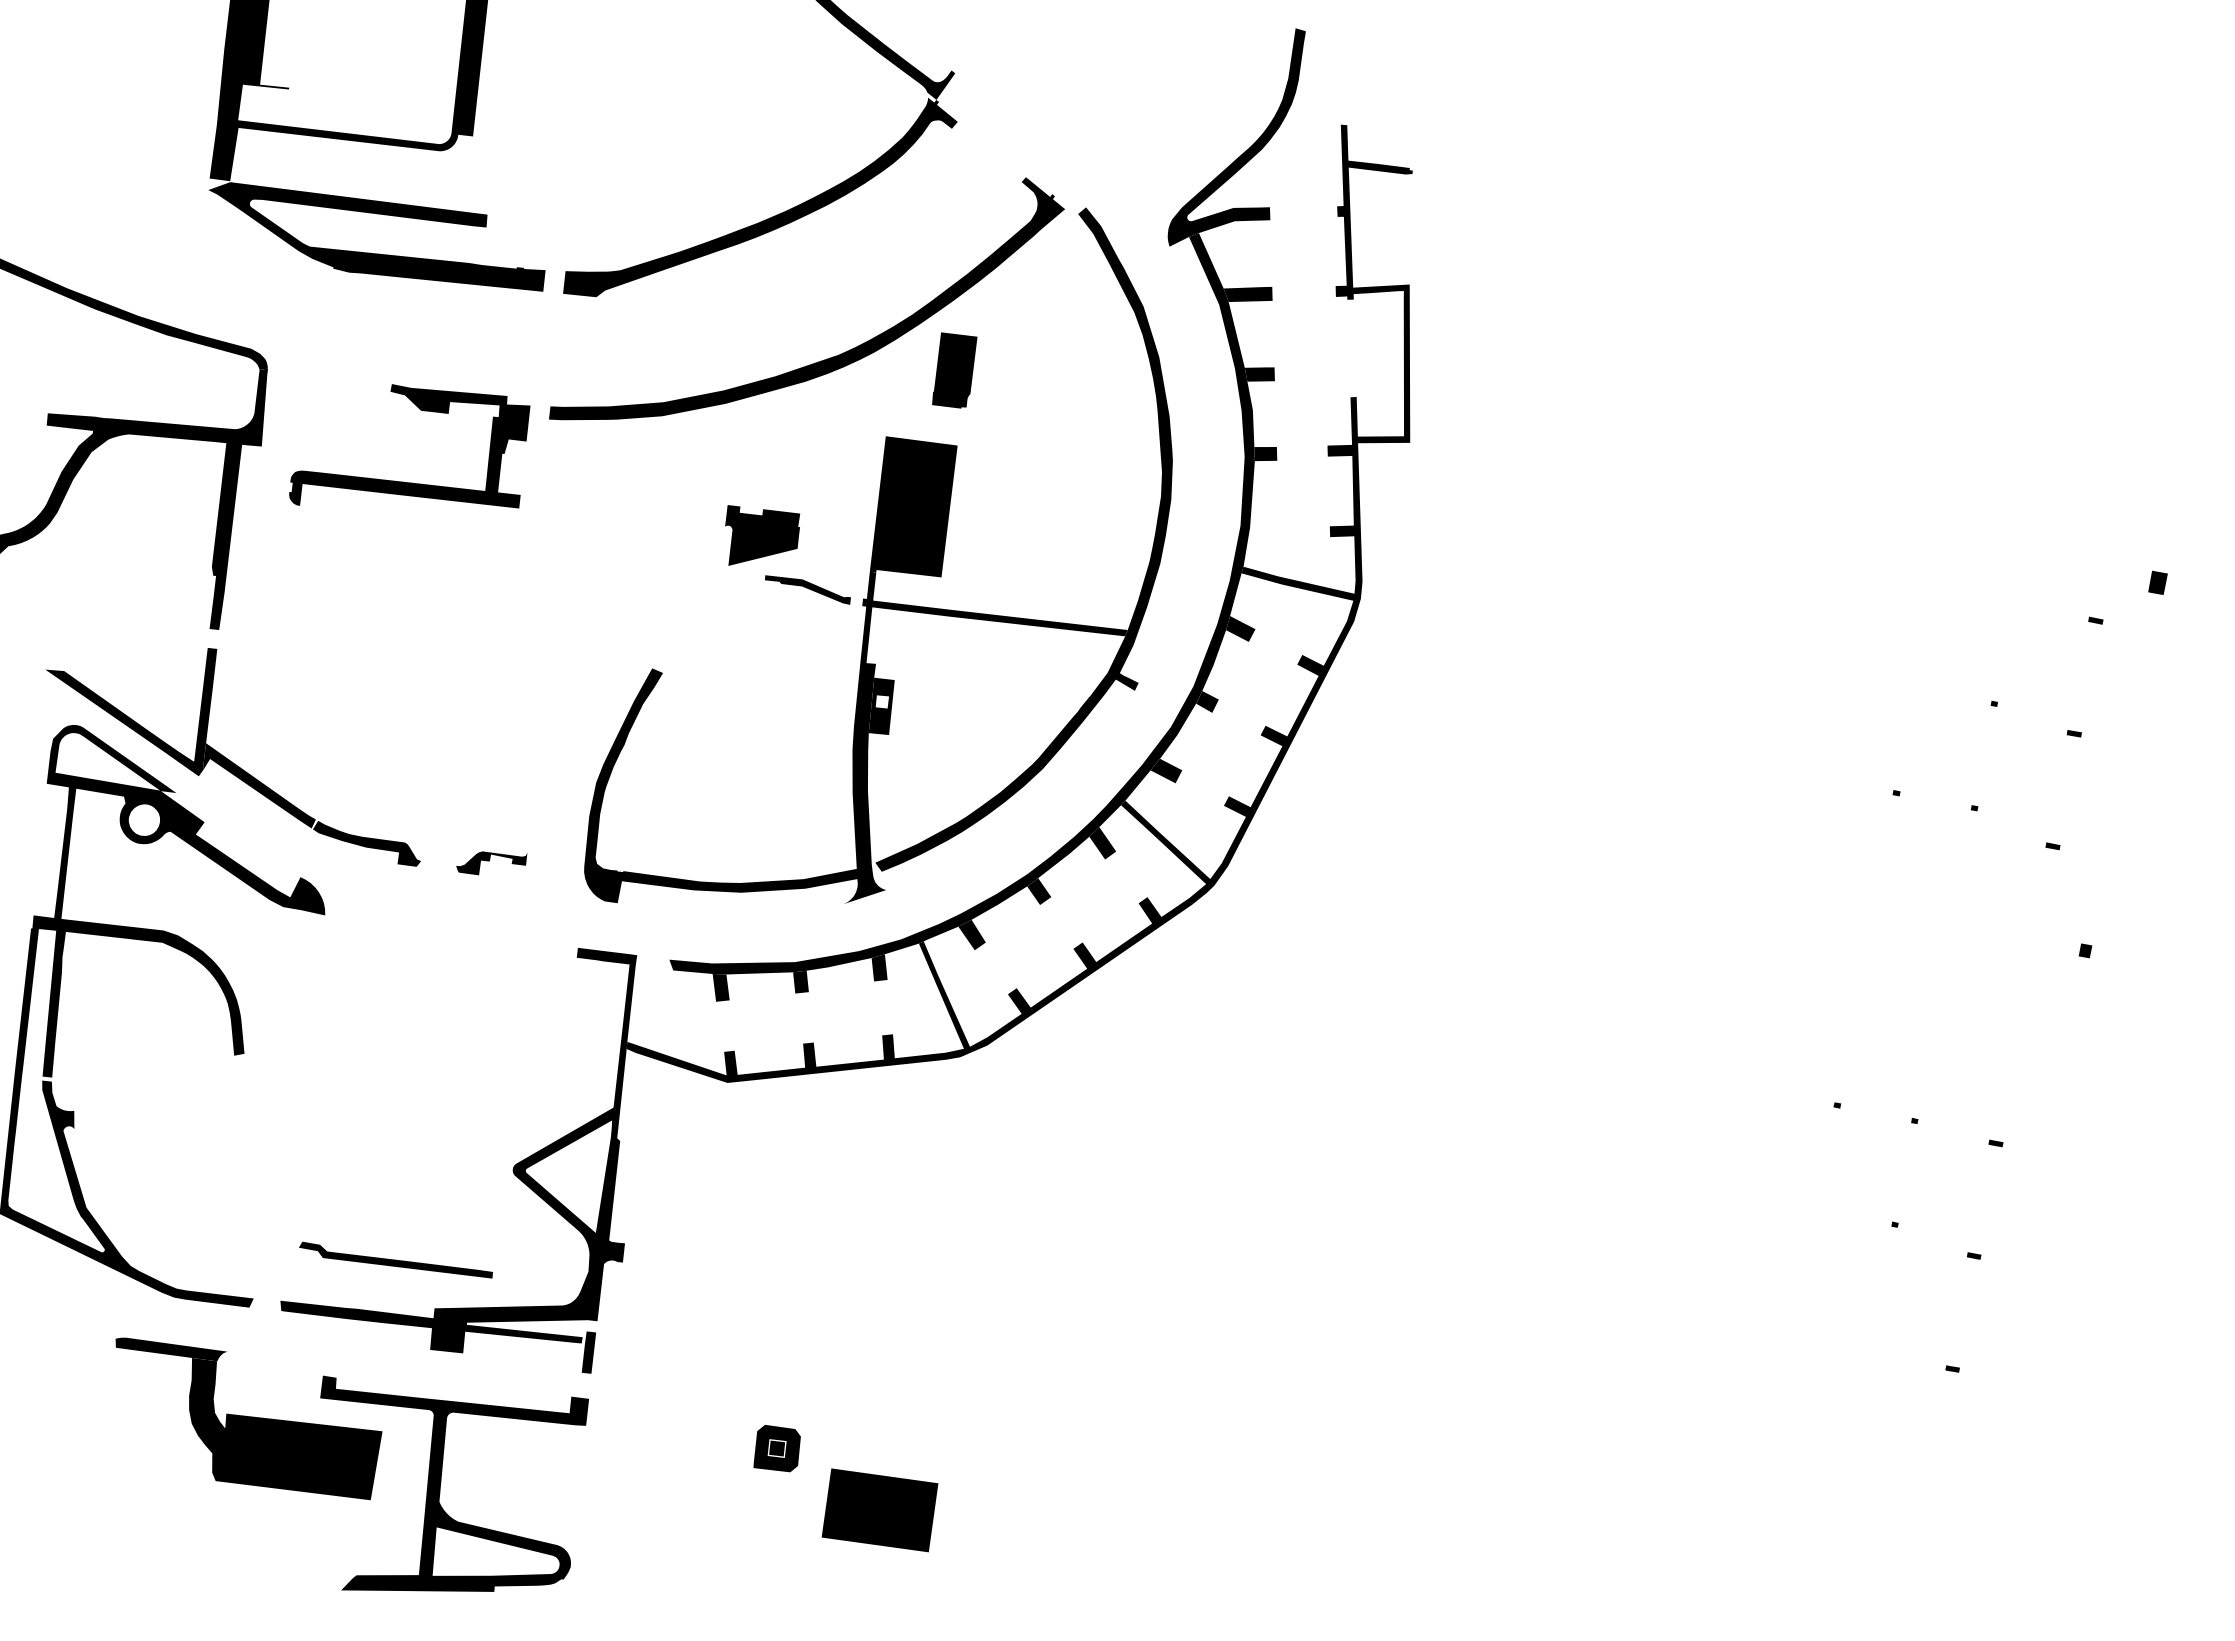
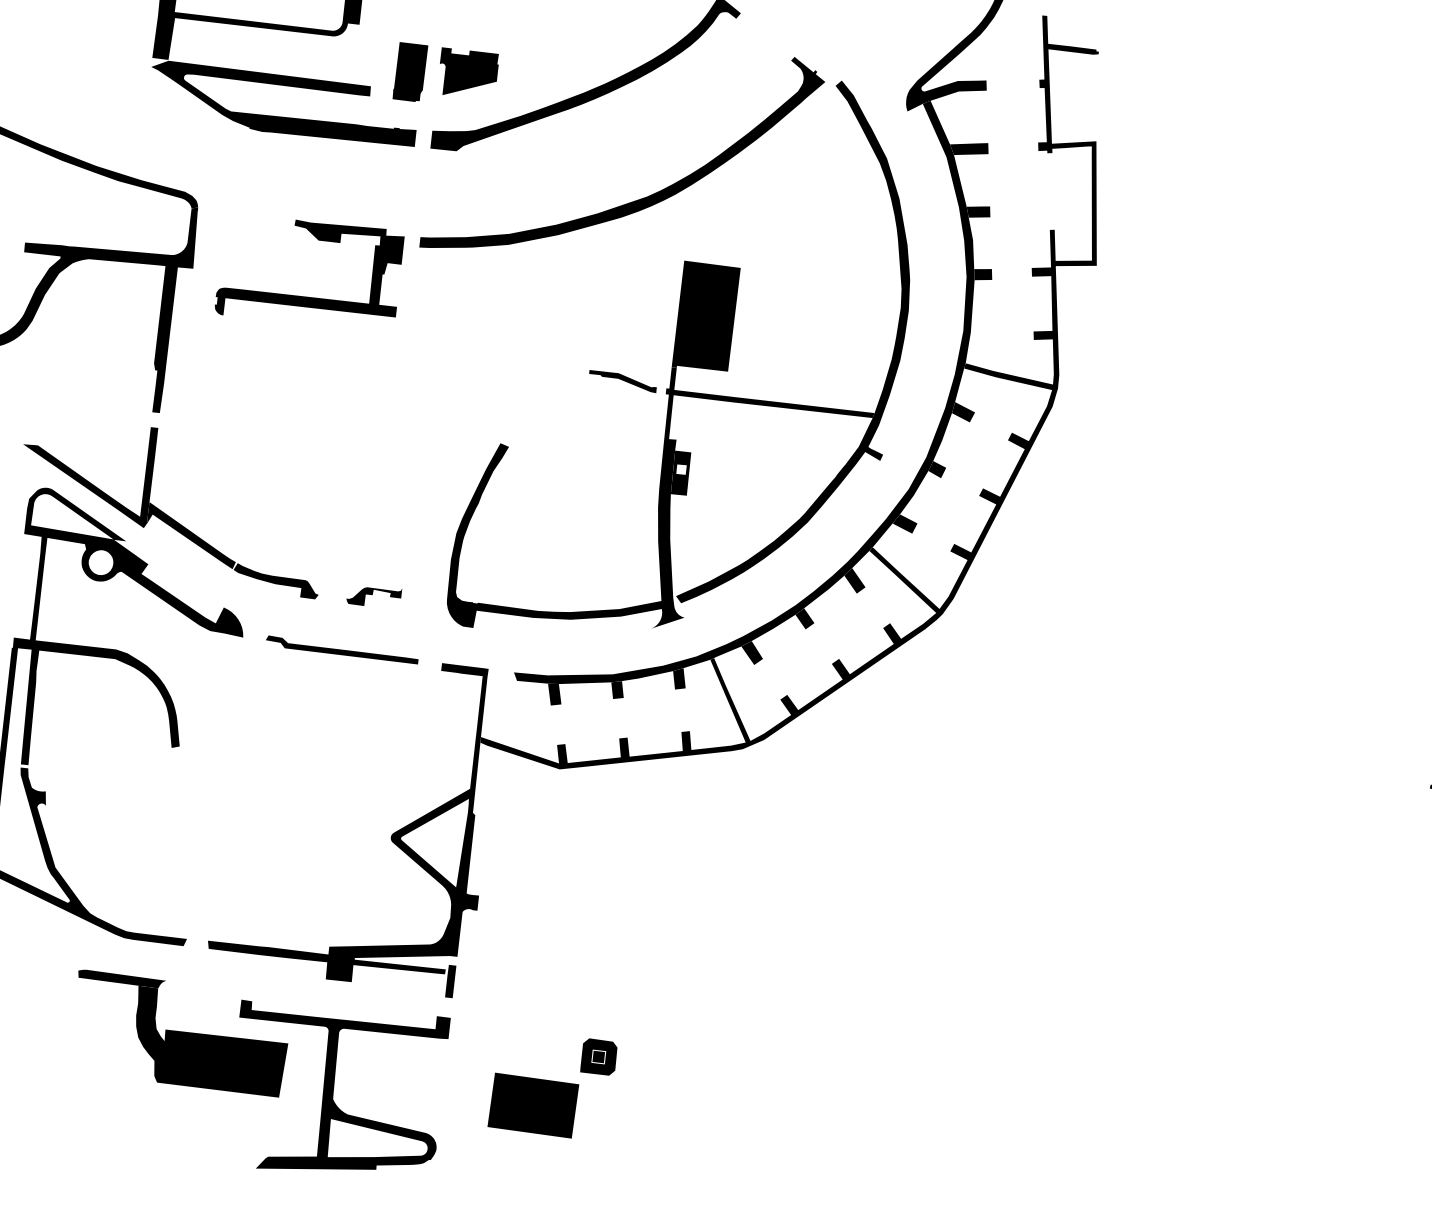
part: (954, 370) -> (410, 72), moved
part: (762, 535) -> (469, 71), moved
part: (395, 1259) -> (341, 649), moved
part: (879, 1510) -> (532, 1105), moved

